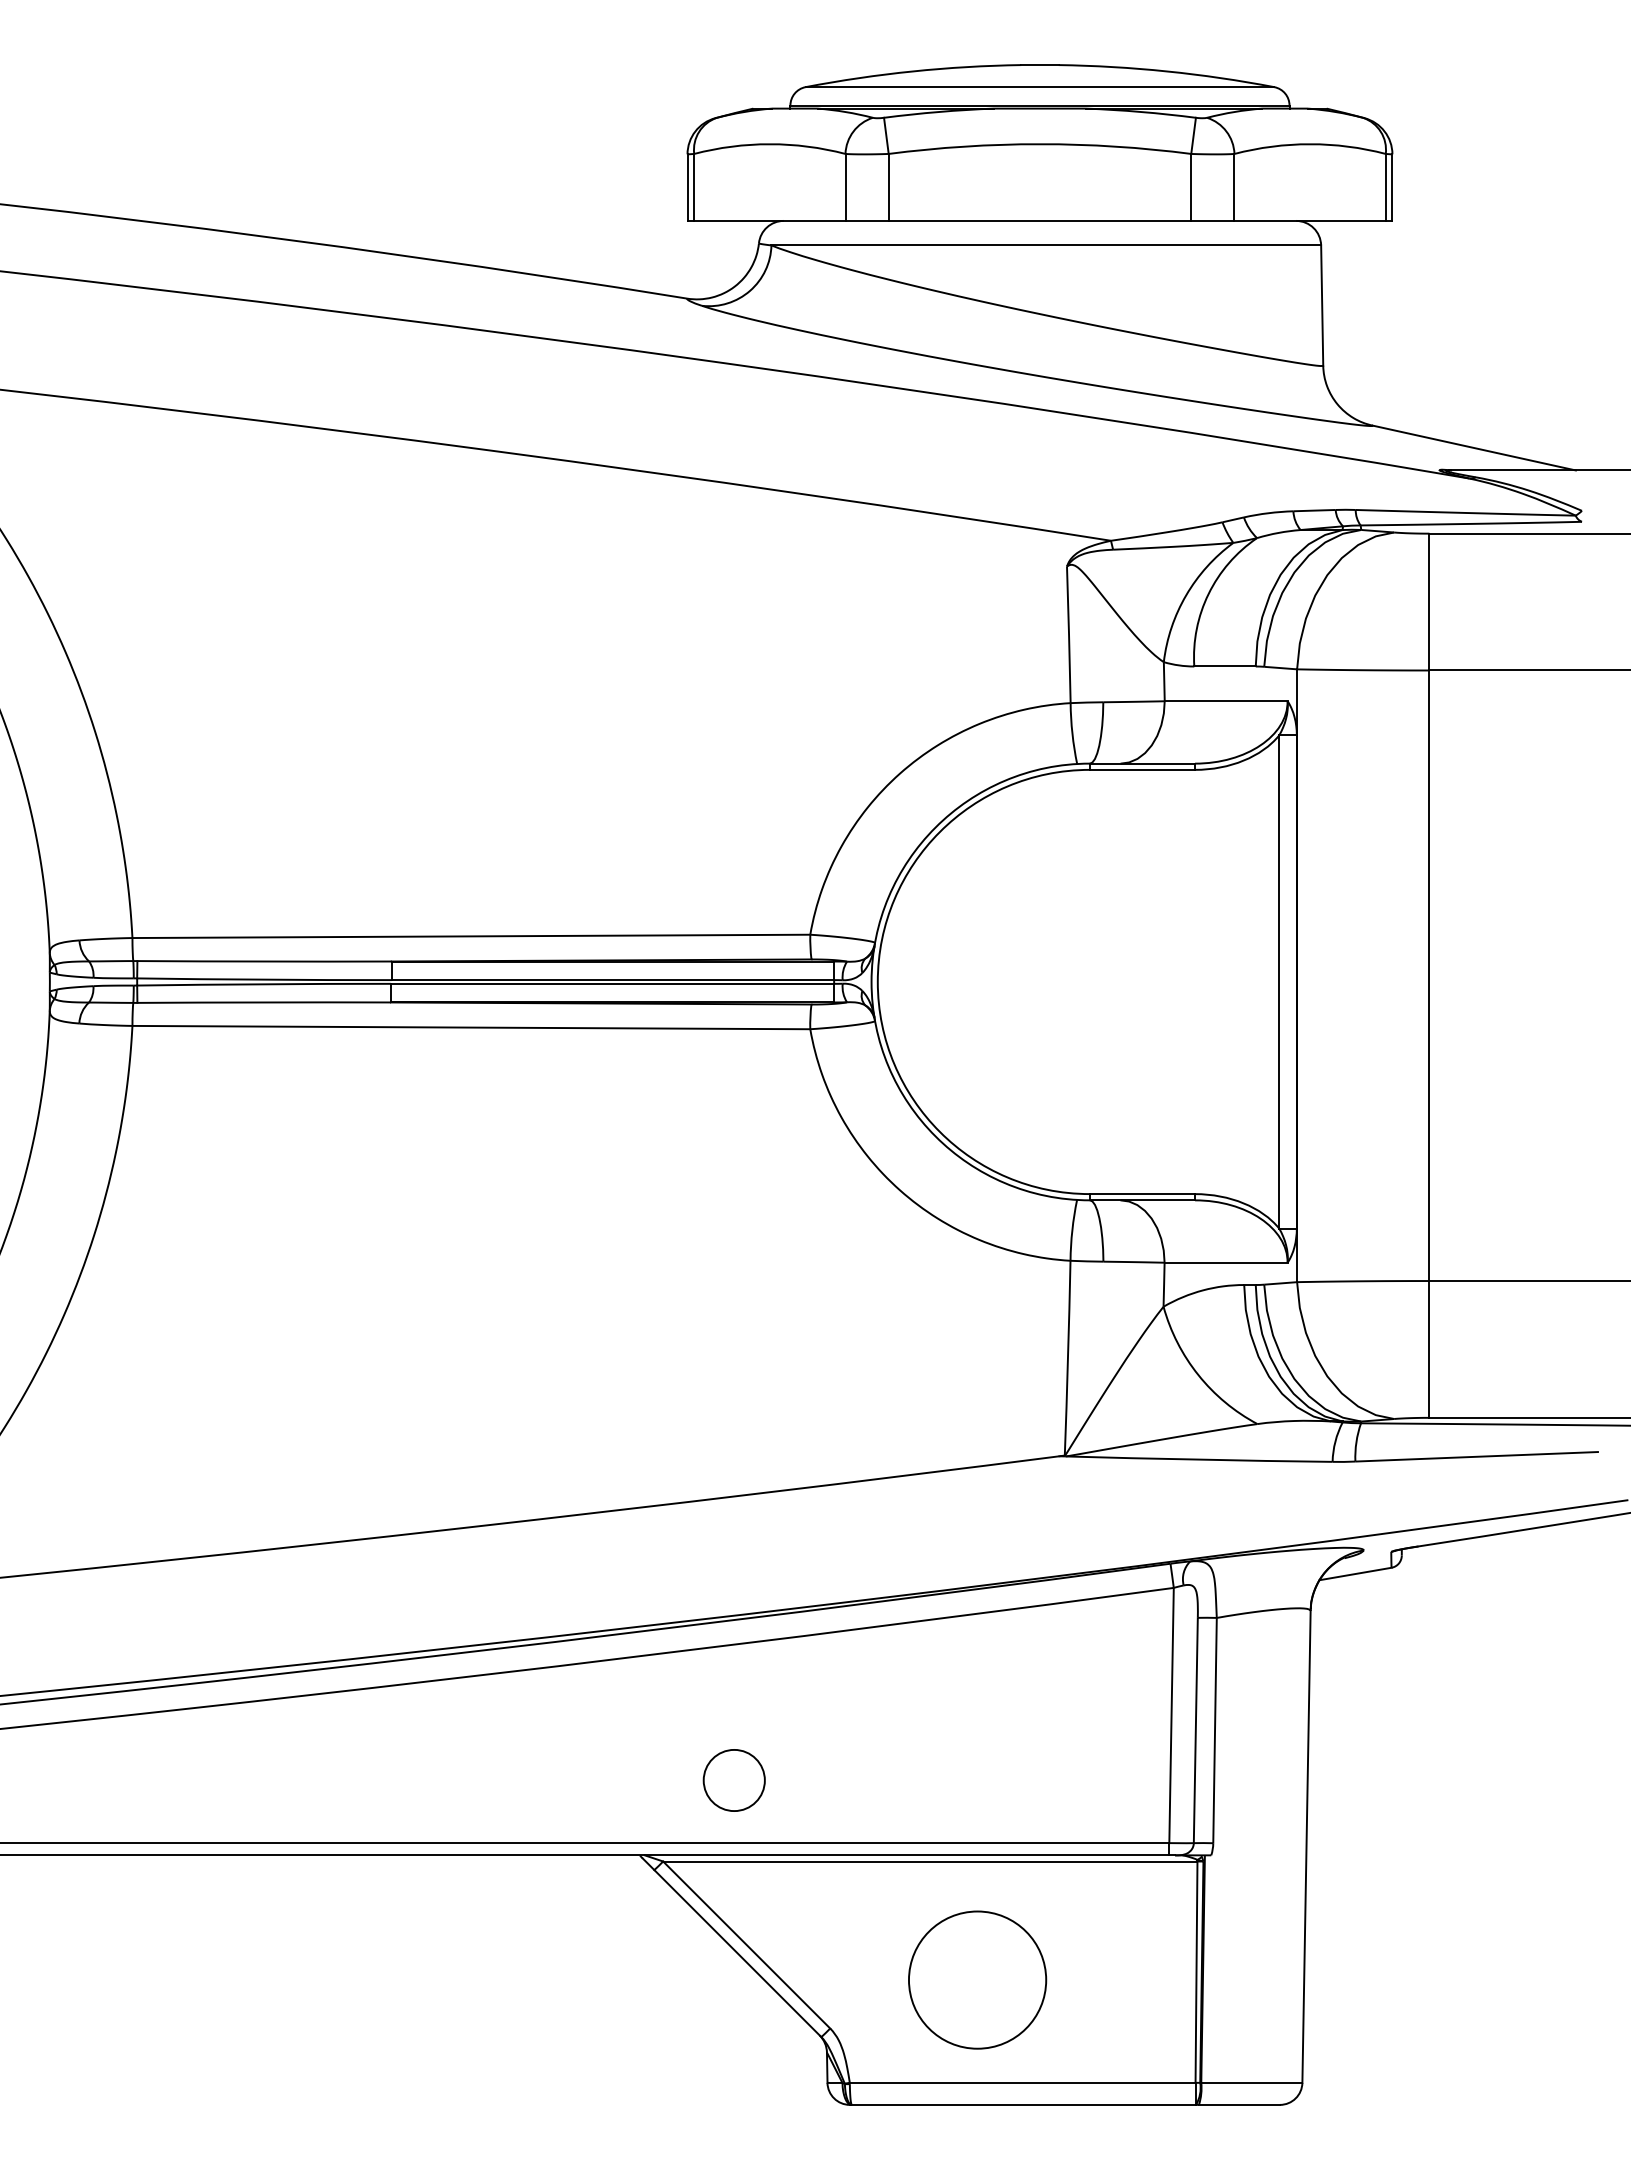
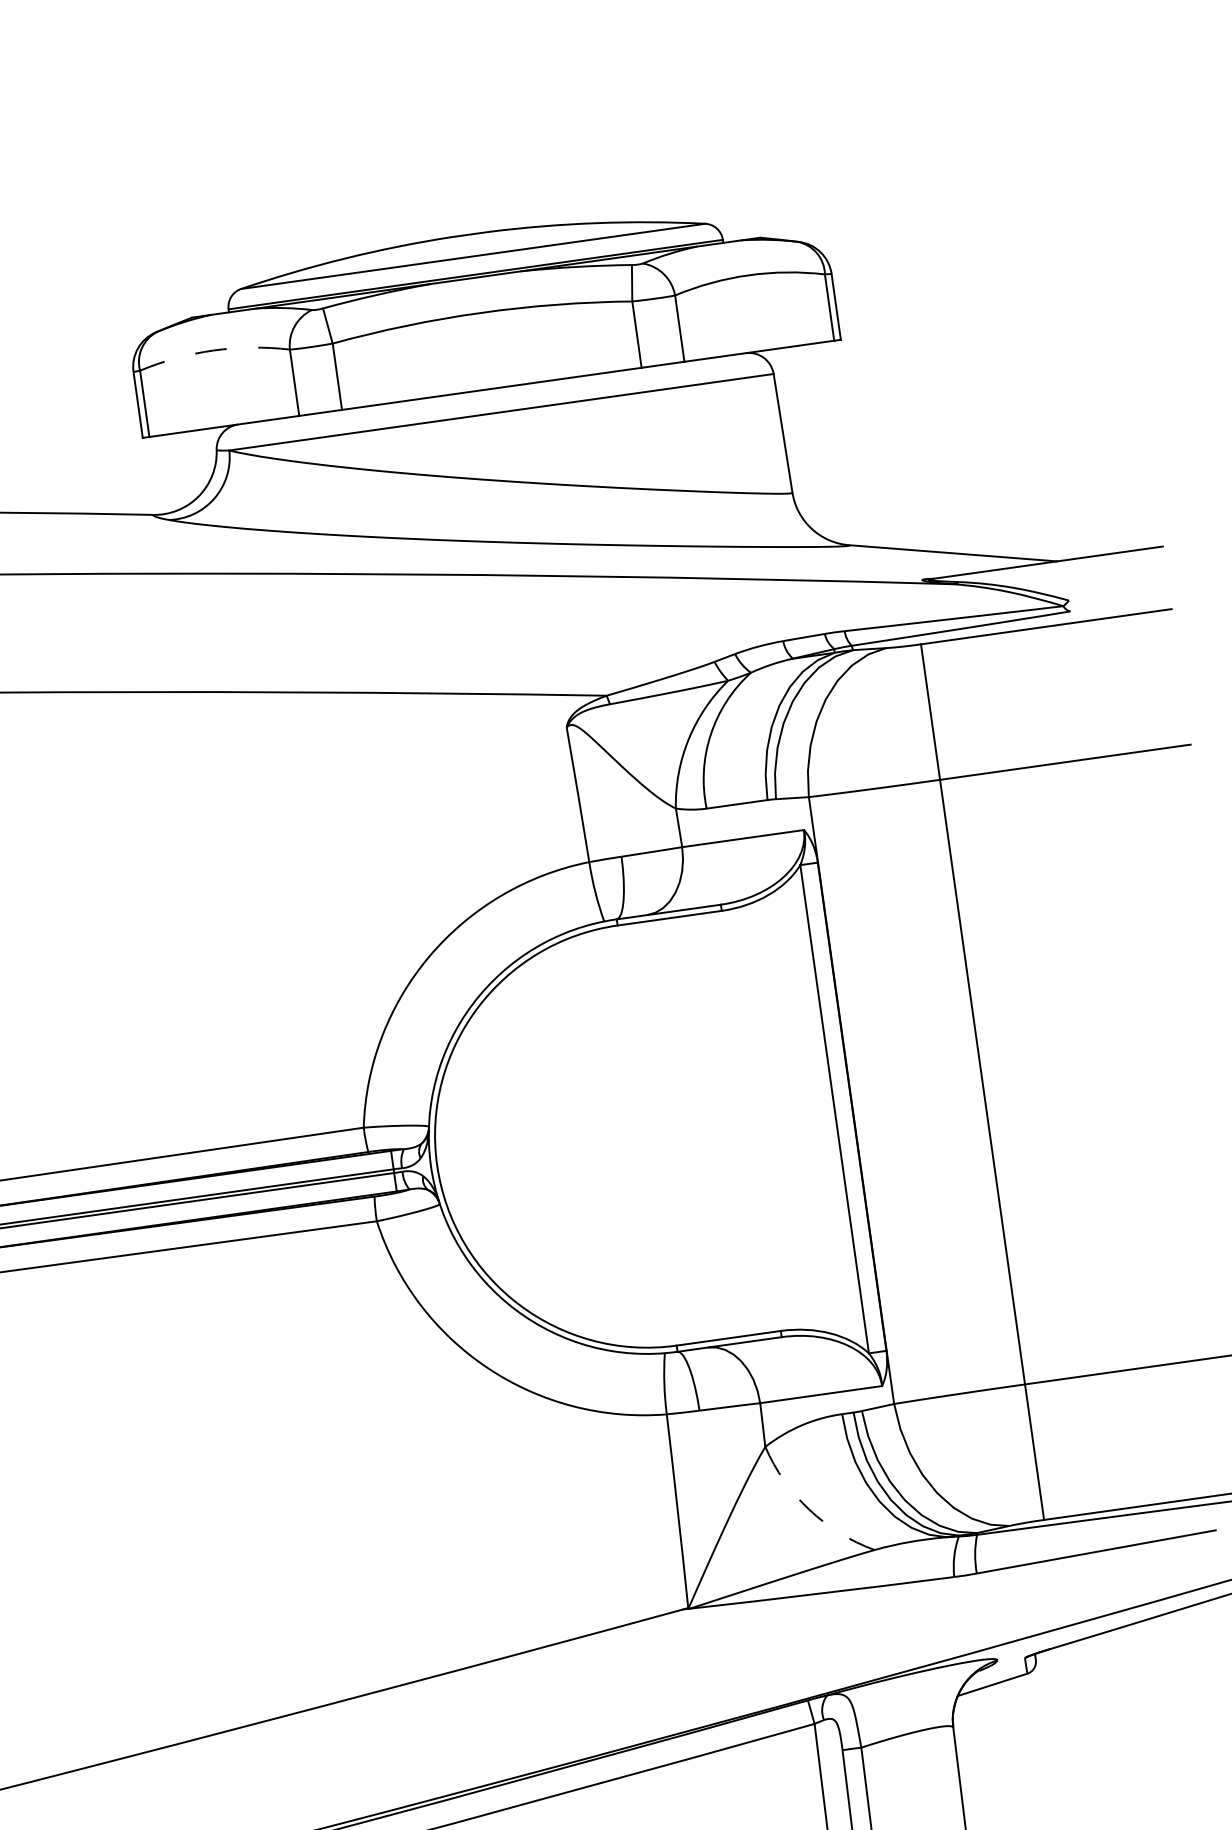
arc: (769, 144) -> (213, 350), solid -> dashed
arc: (1198, 1375) -> (809, 1510), solid -> dashed

